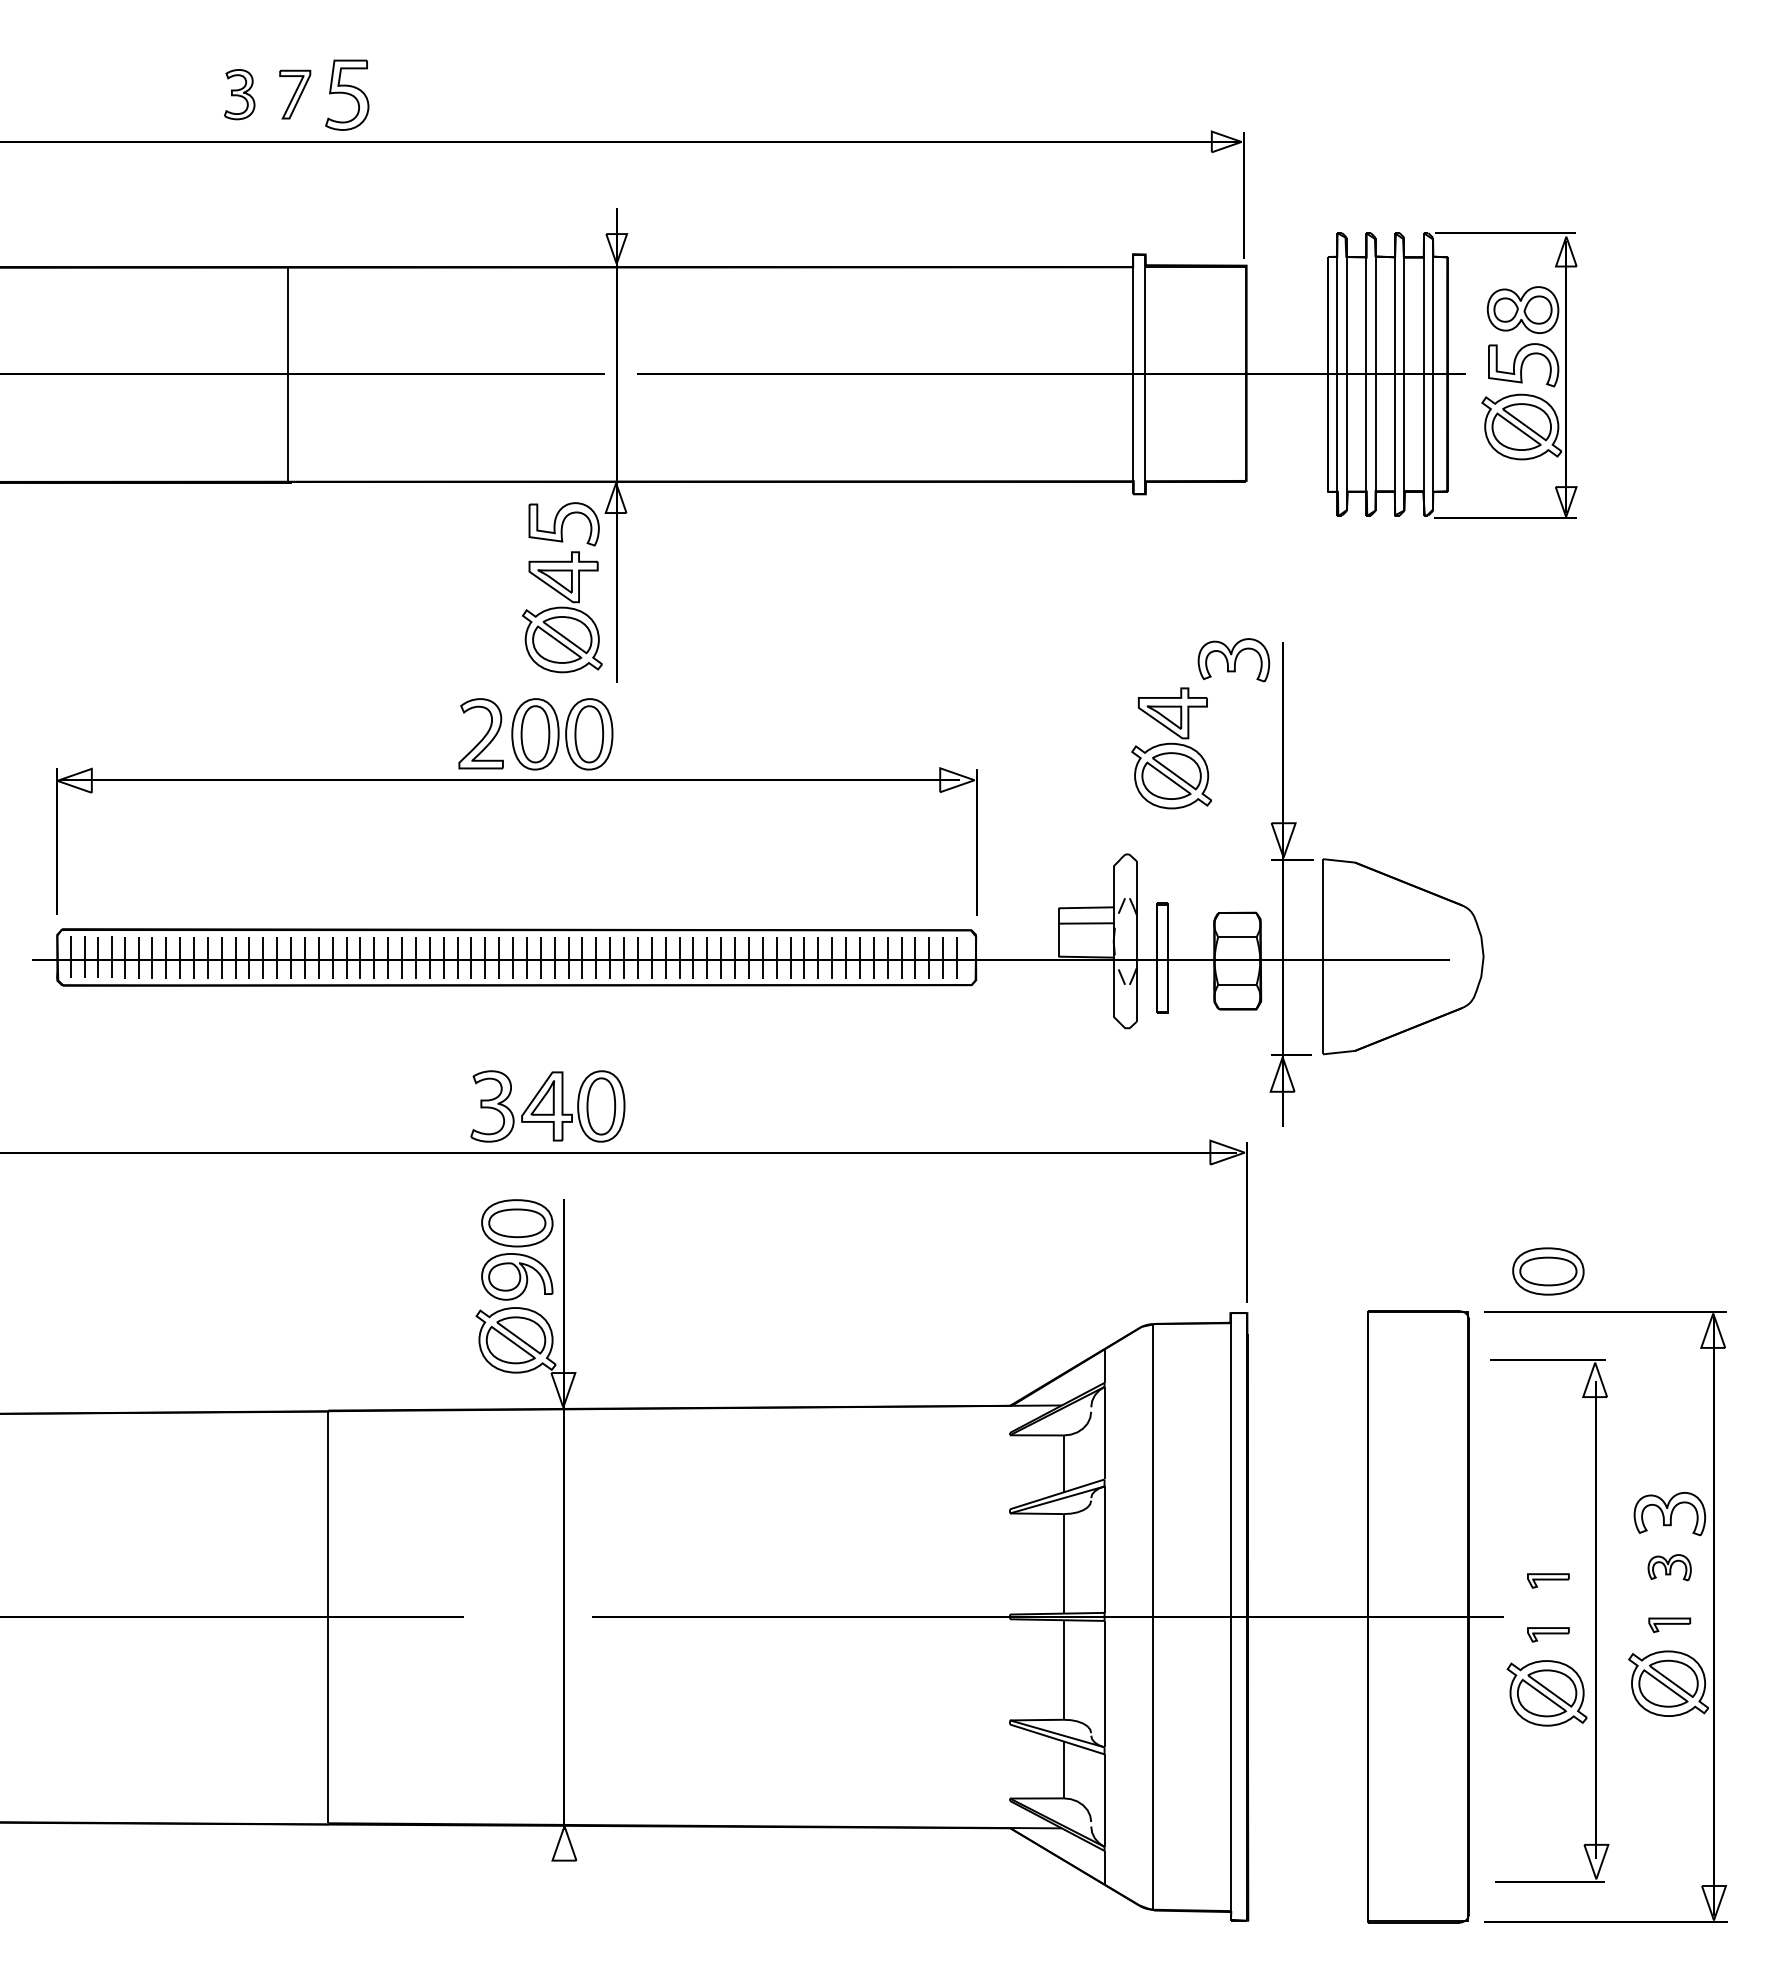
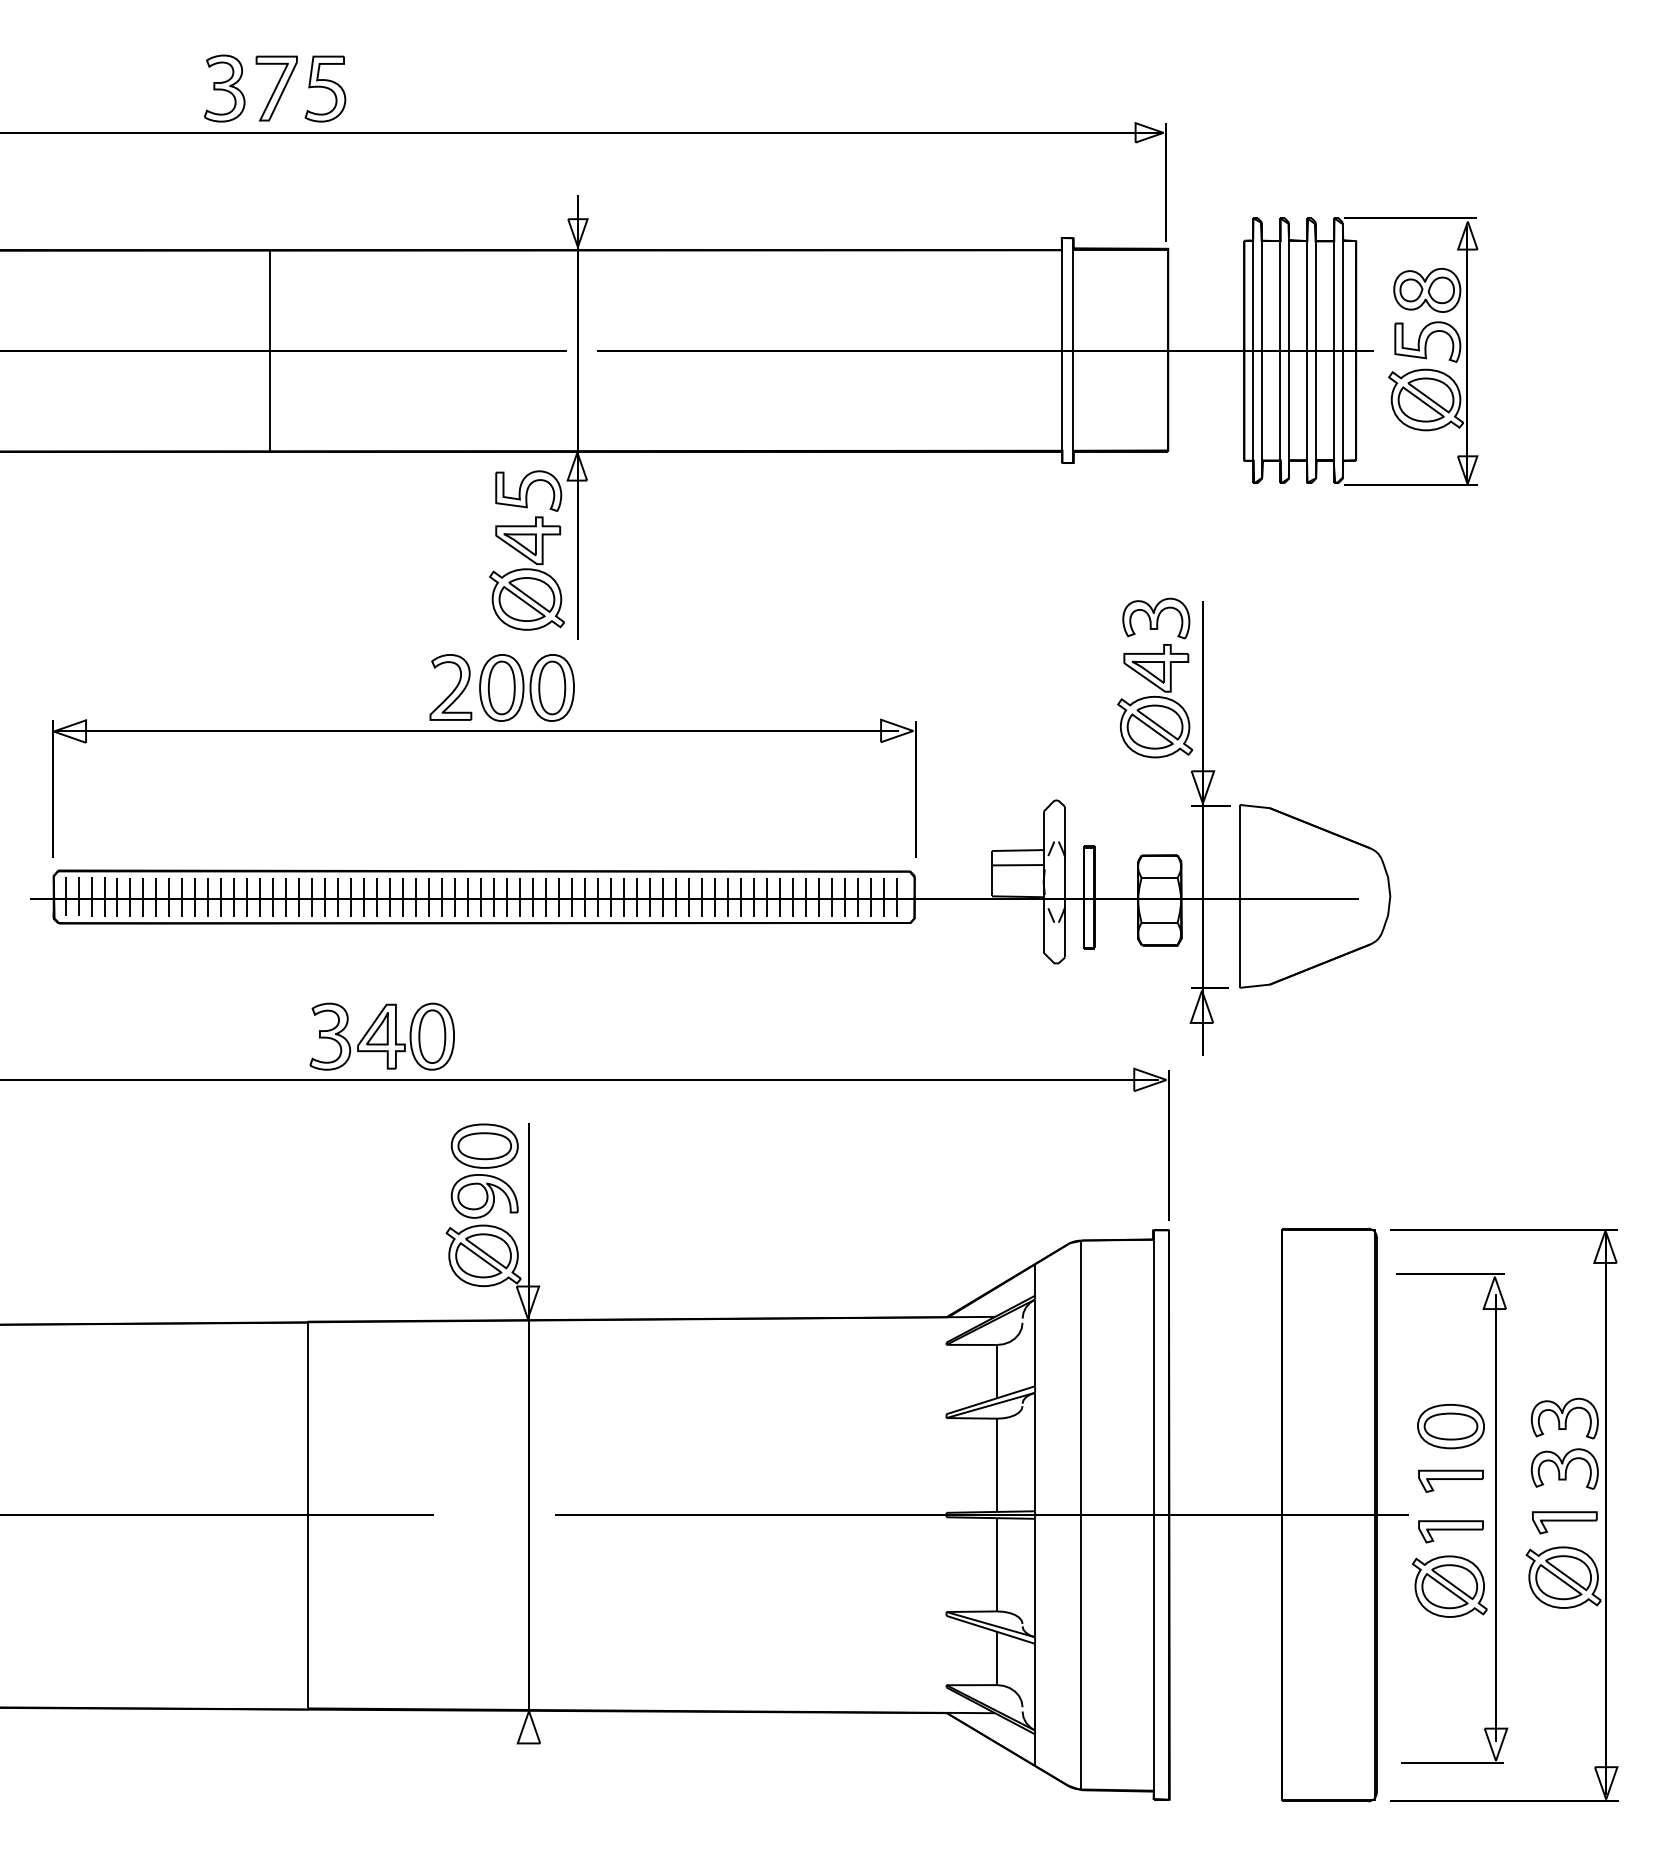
part: (239, 94) -> (224, 88), size x1.43
part: (294, 94) -> (275, 88), size x1.43
part: (1171, 748) -> (1154, 701), moved
part: (547, 1106) -> (381, 1036), moved
part: (1548, 1271) -> (1451, 1426), moved
part: (1669, 1567) -> (1564, 1468), size x1.67
part: (1548, 1580) -> (1451, 1480), size x1.67
part: (1669, 1625) -> (1564, 1523), size x1.67
part: (1548, 1634) -> (1451, 1531), size x1.67

